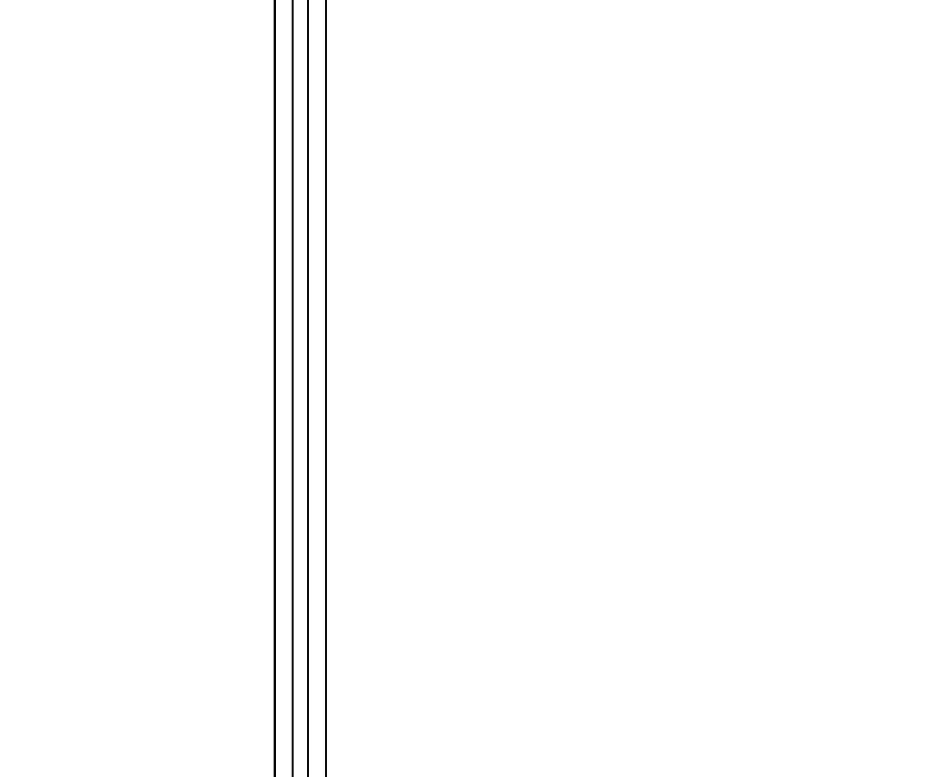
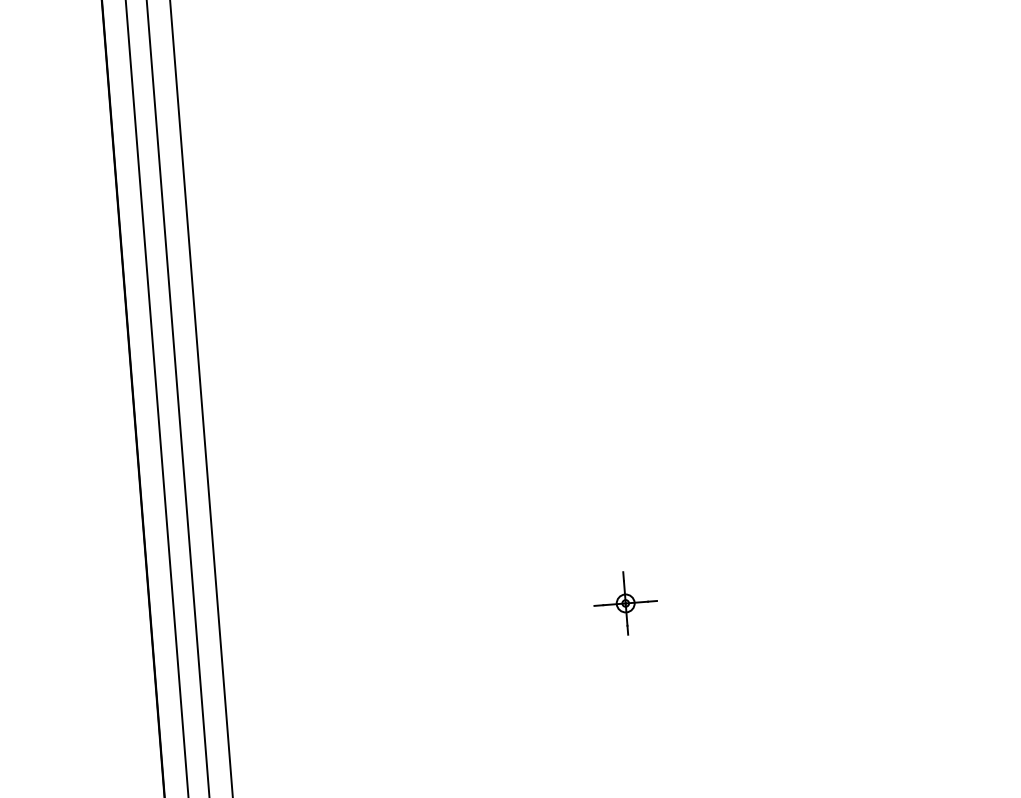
part: (632, 438) -> (625, 603), added

